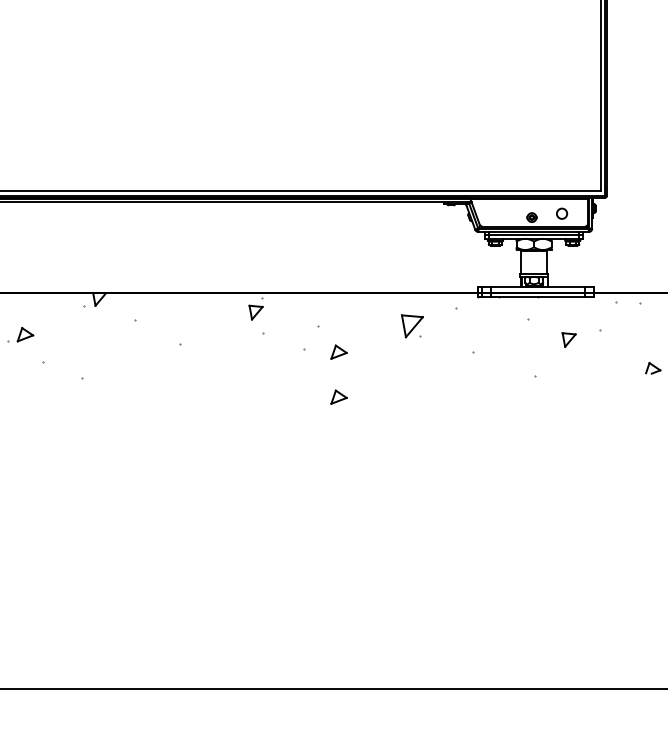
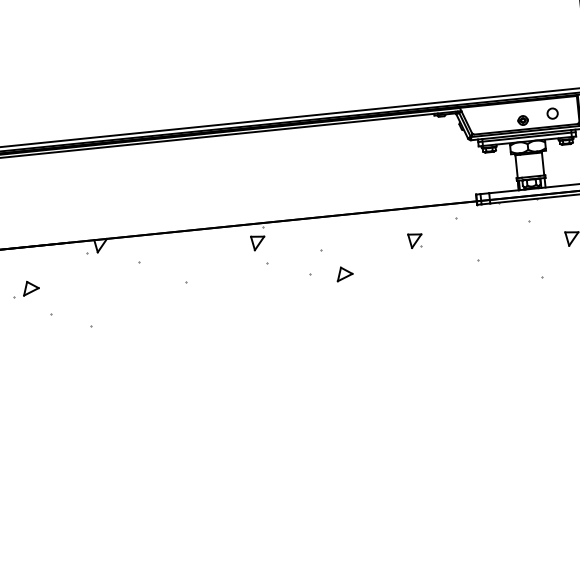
part: (412, 326) -> (415, 240), size x0.62
part: (338, 396) -> (348, 318), removed

